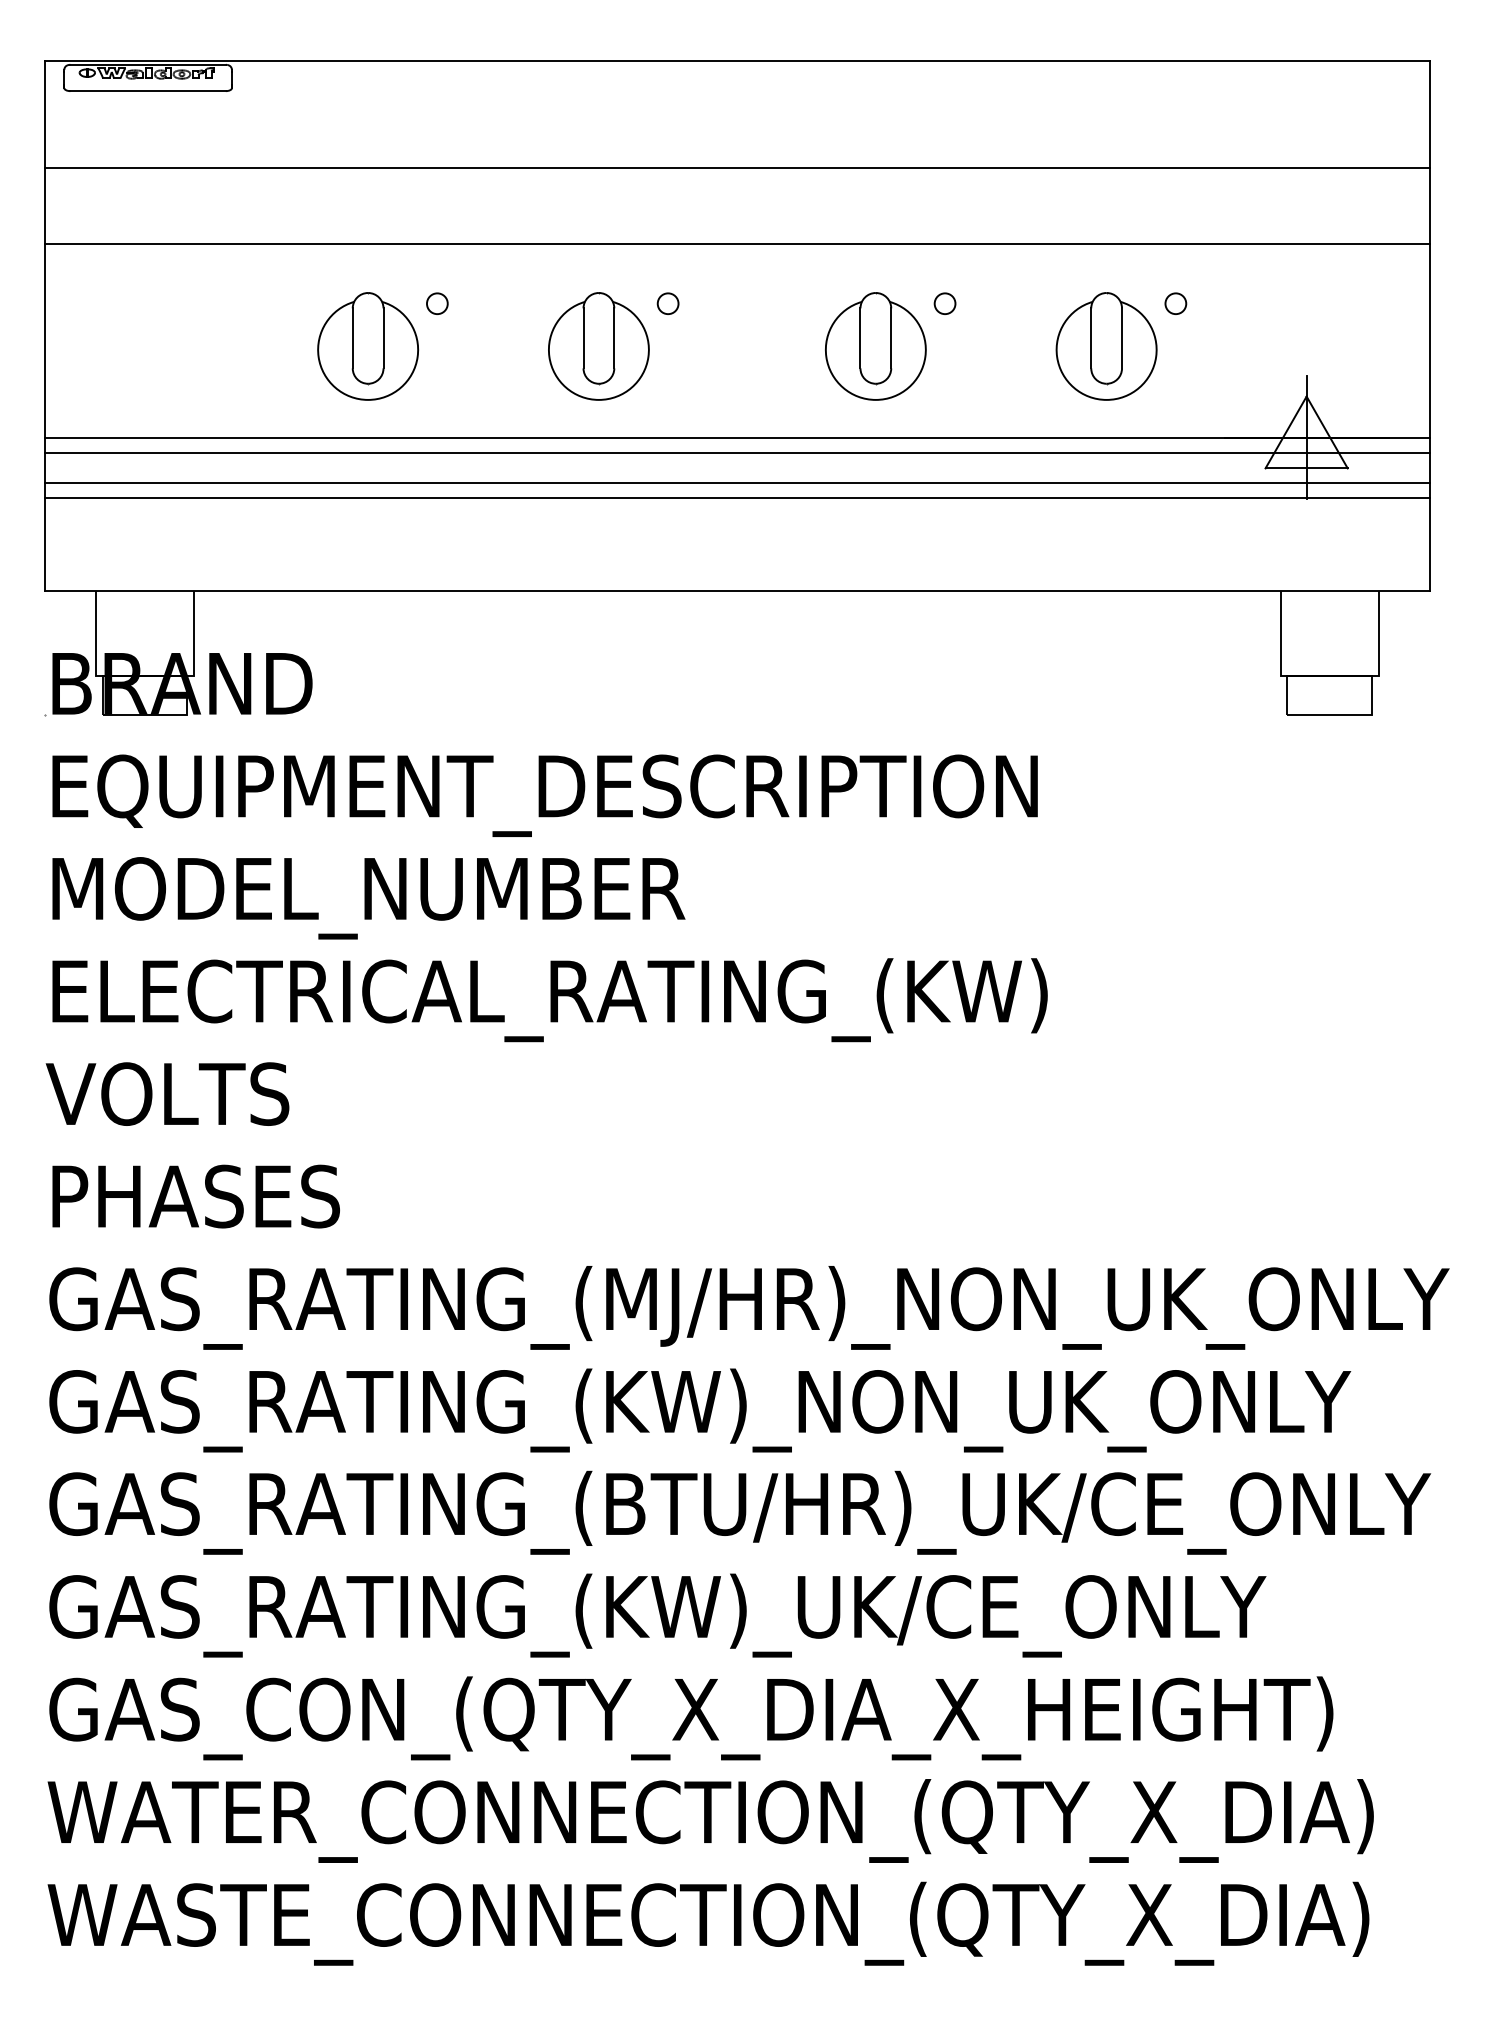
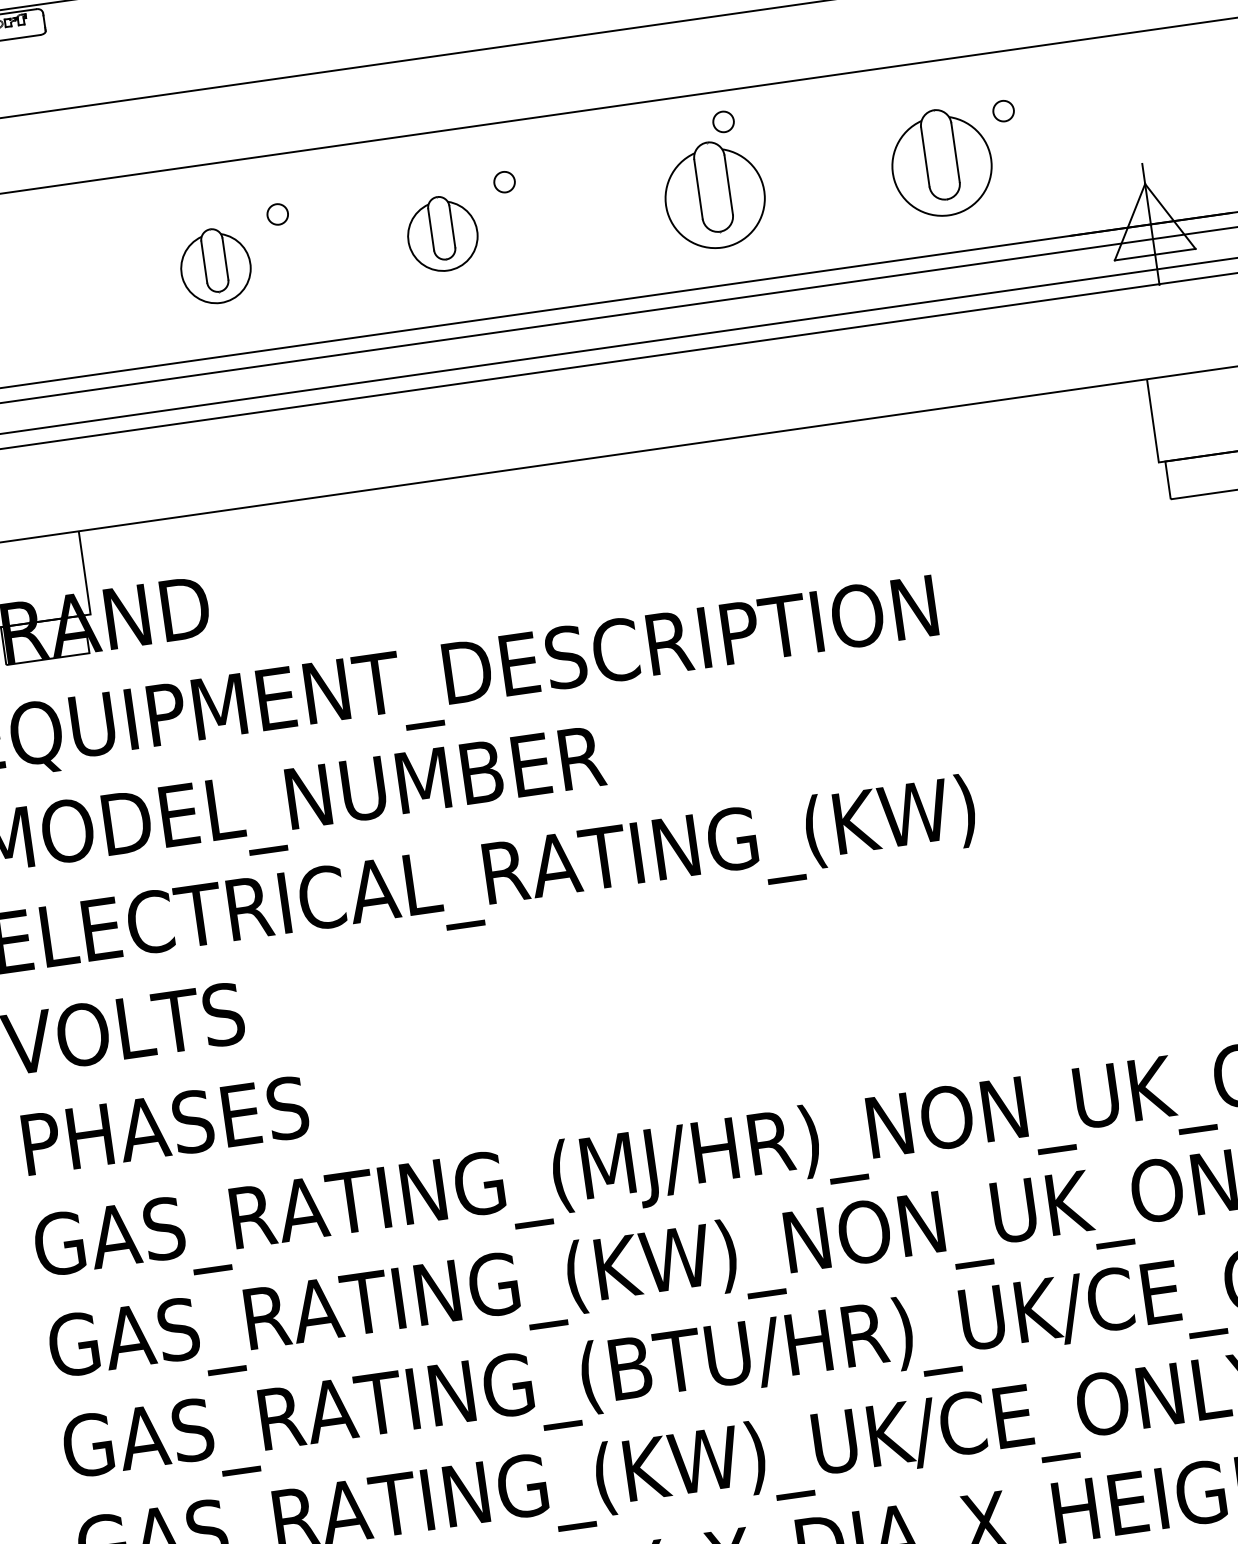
circle: (944, 303) -> (722, 121), moved
part: (367, 346) -> (215, 266), size x0.7
part: (598, 346) -> (442, 233), size x0.7

